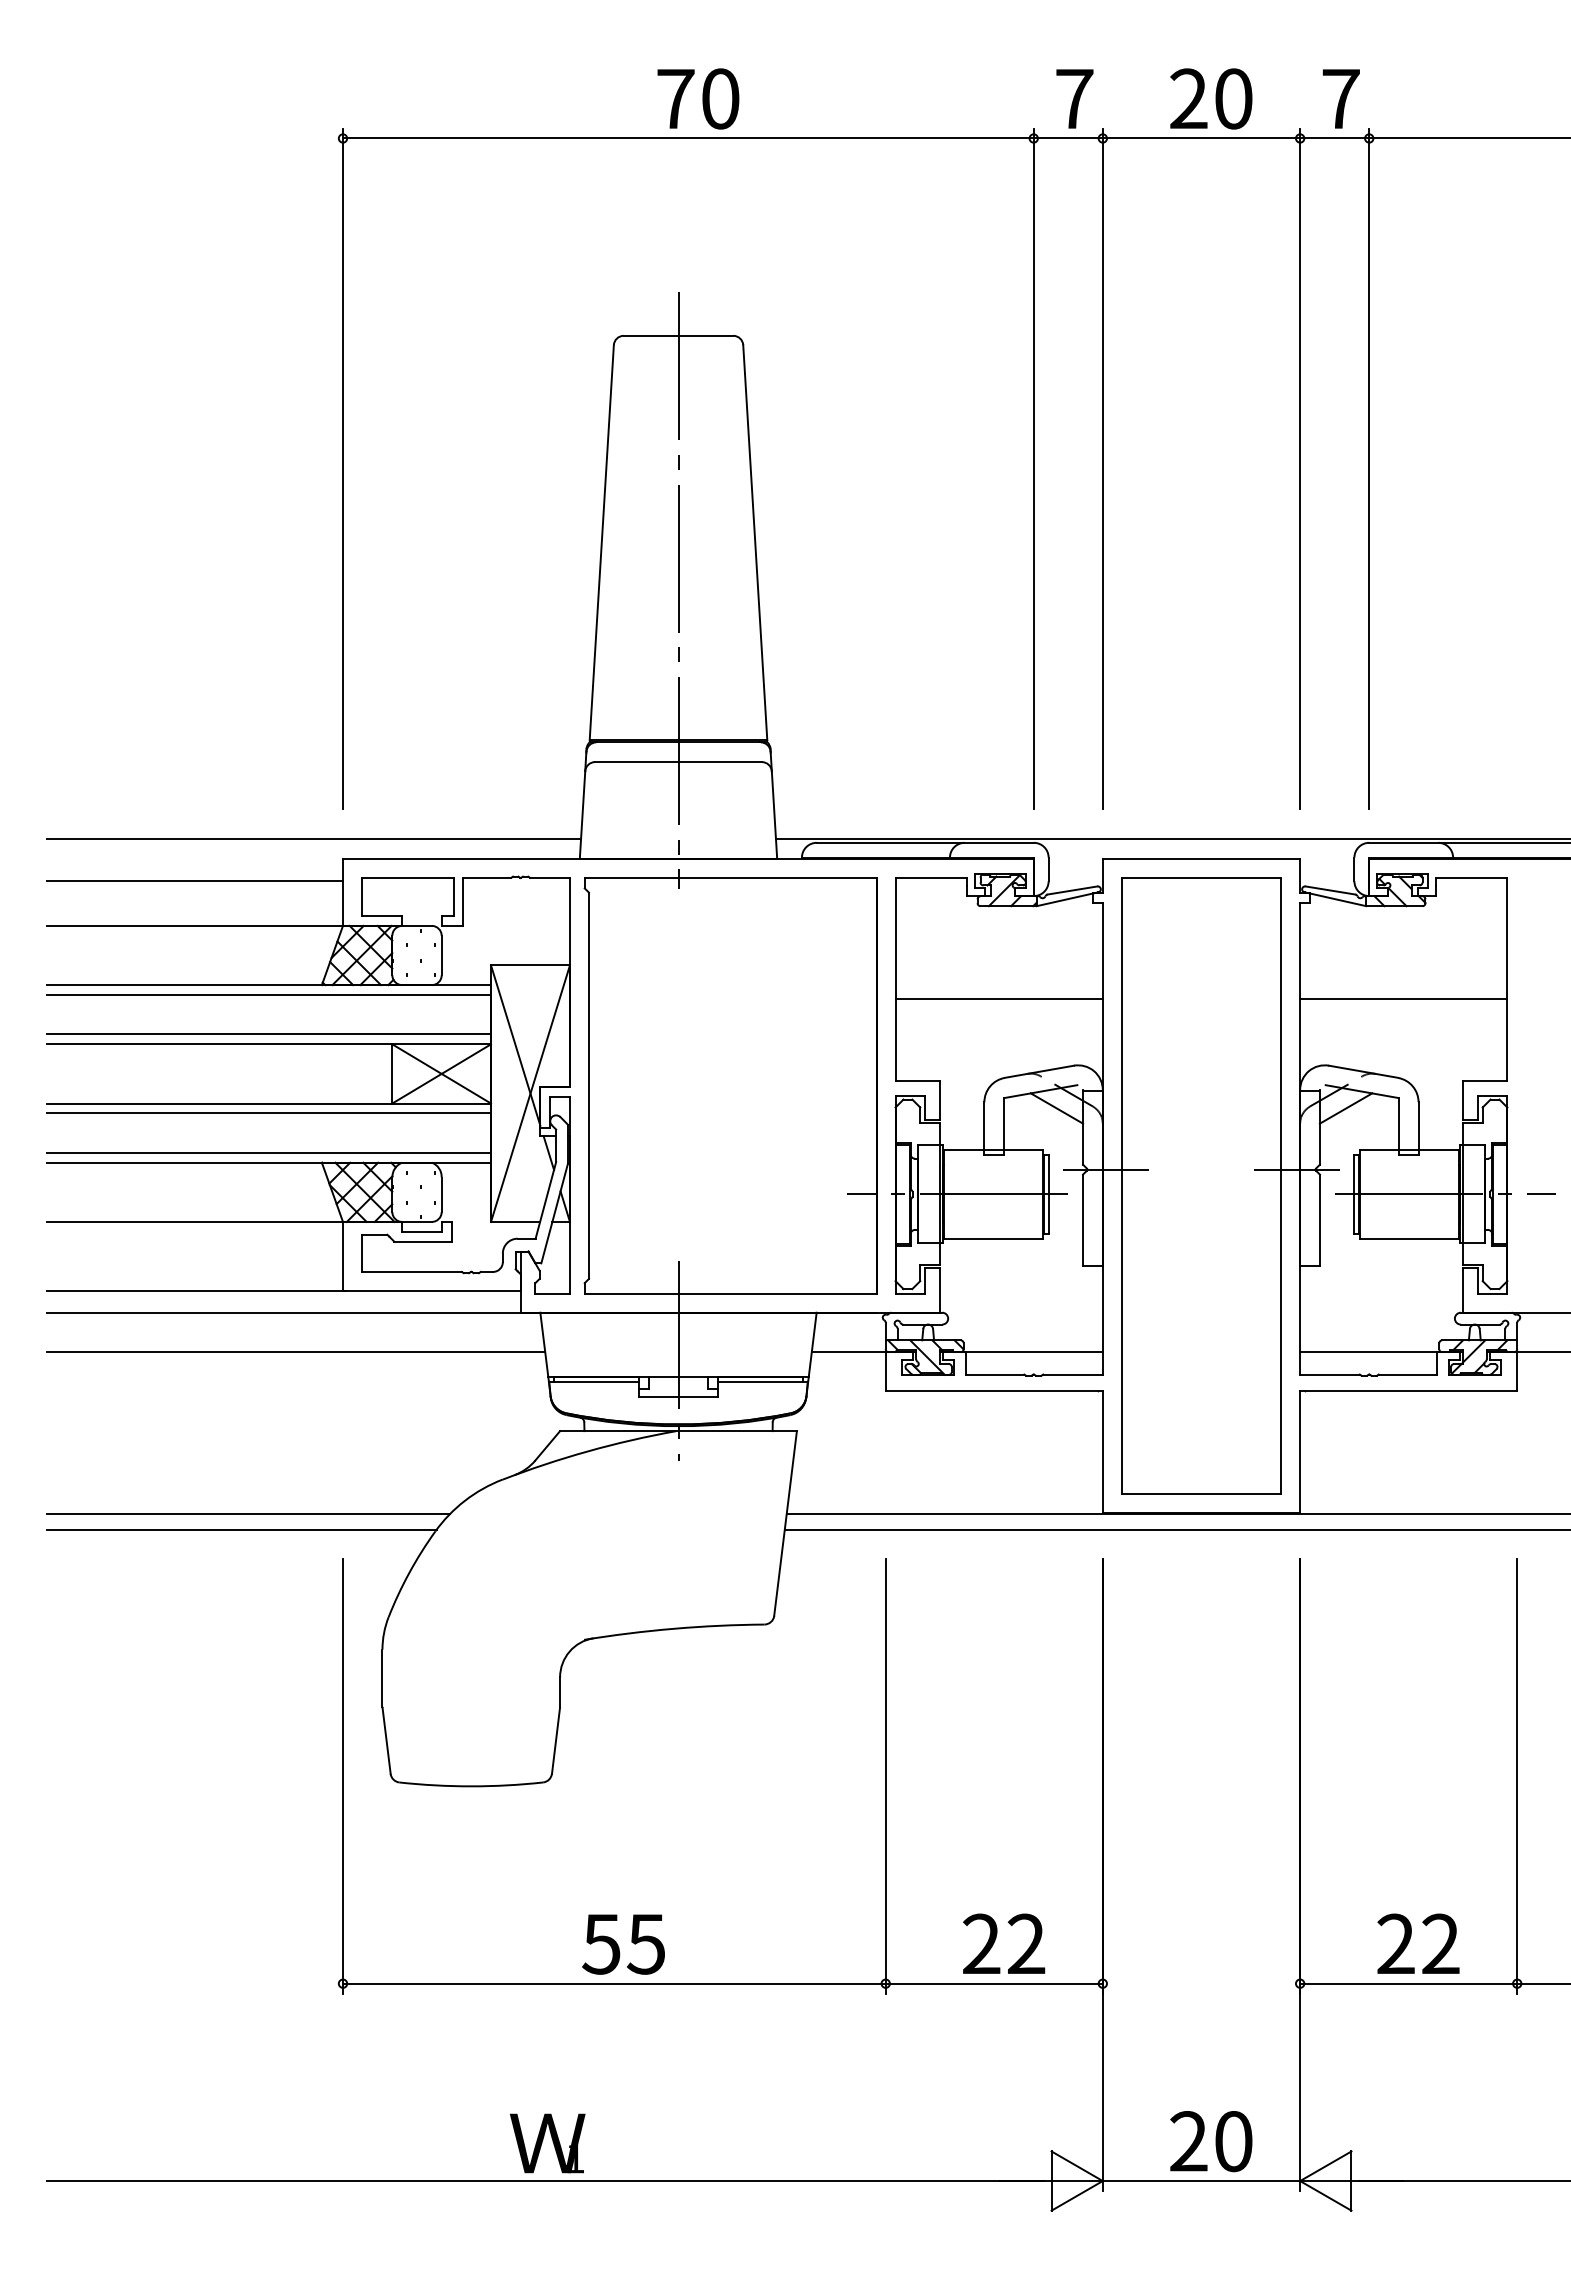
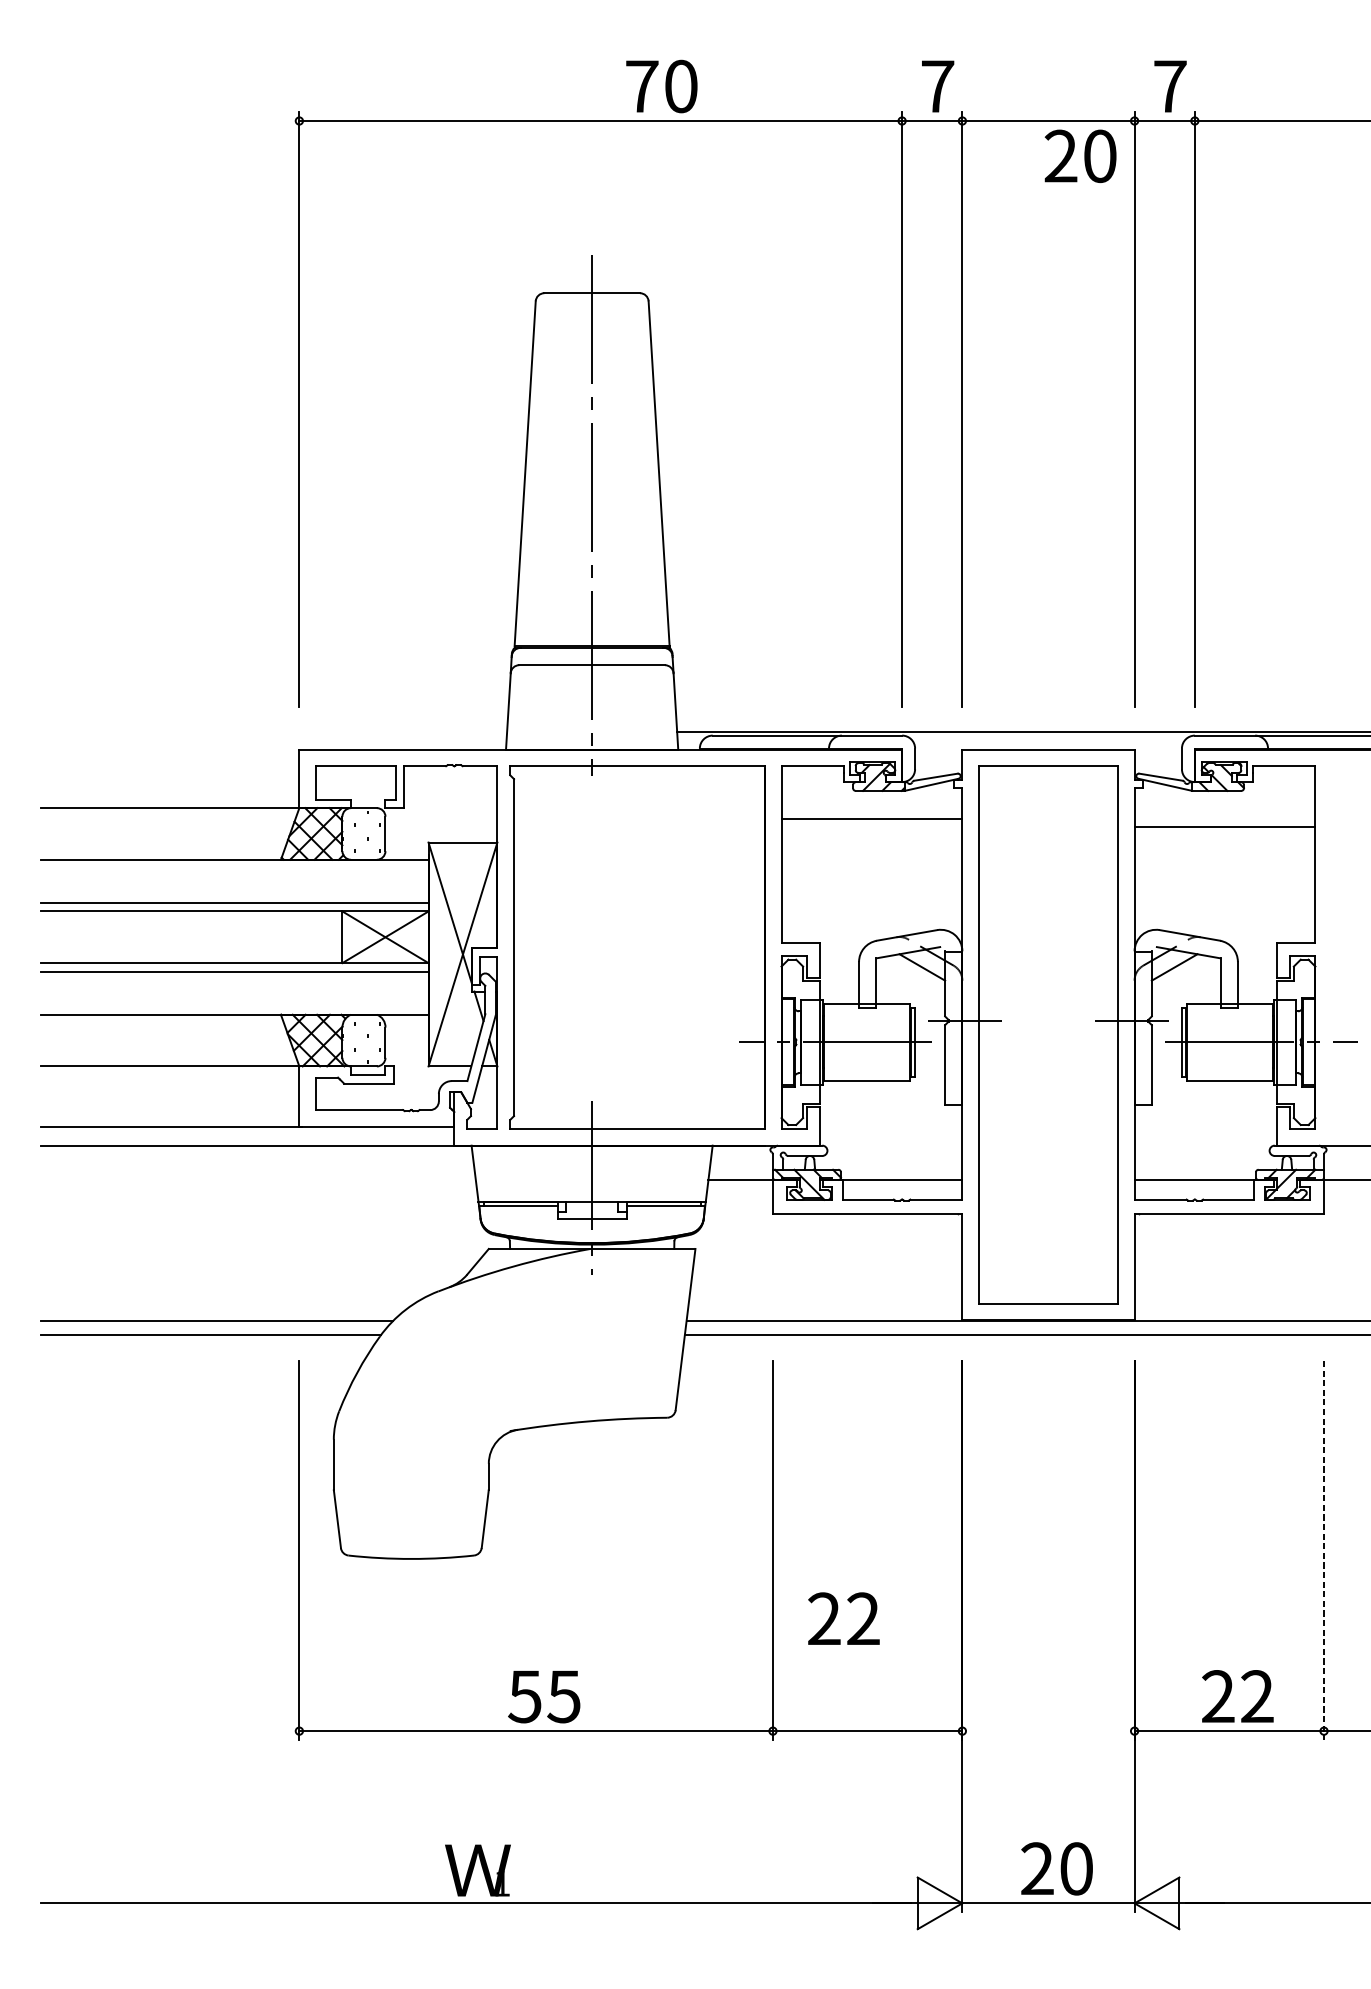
text: (698, 98) -> (661, 86), moved
text: (1211, 98) -> (1080, 155), moved
line: (313, 839) -> (273, 732), removed
line: (194, 880) -> (169, 768), removed
line: (268, 994) -> (234, 867), removed
line: (998, 998) -> (871, 819), moved
line: (1403, 998) -> (1224, 826), moved
line: (268, 1152) -> (234, 1005), removed
line: (295, 1352) -> (257, 1180), removed
line: (1517, 1776) -> (1324, 1550), solid -> dashed
text: (1004, 1943) -> (844, 1618), moved

